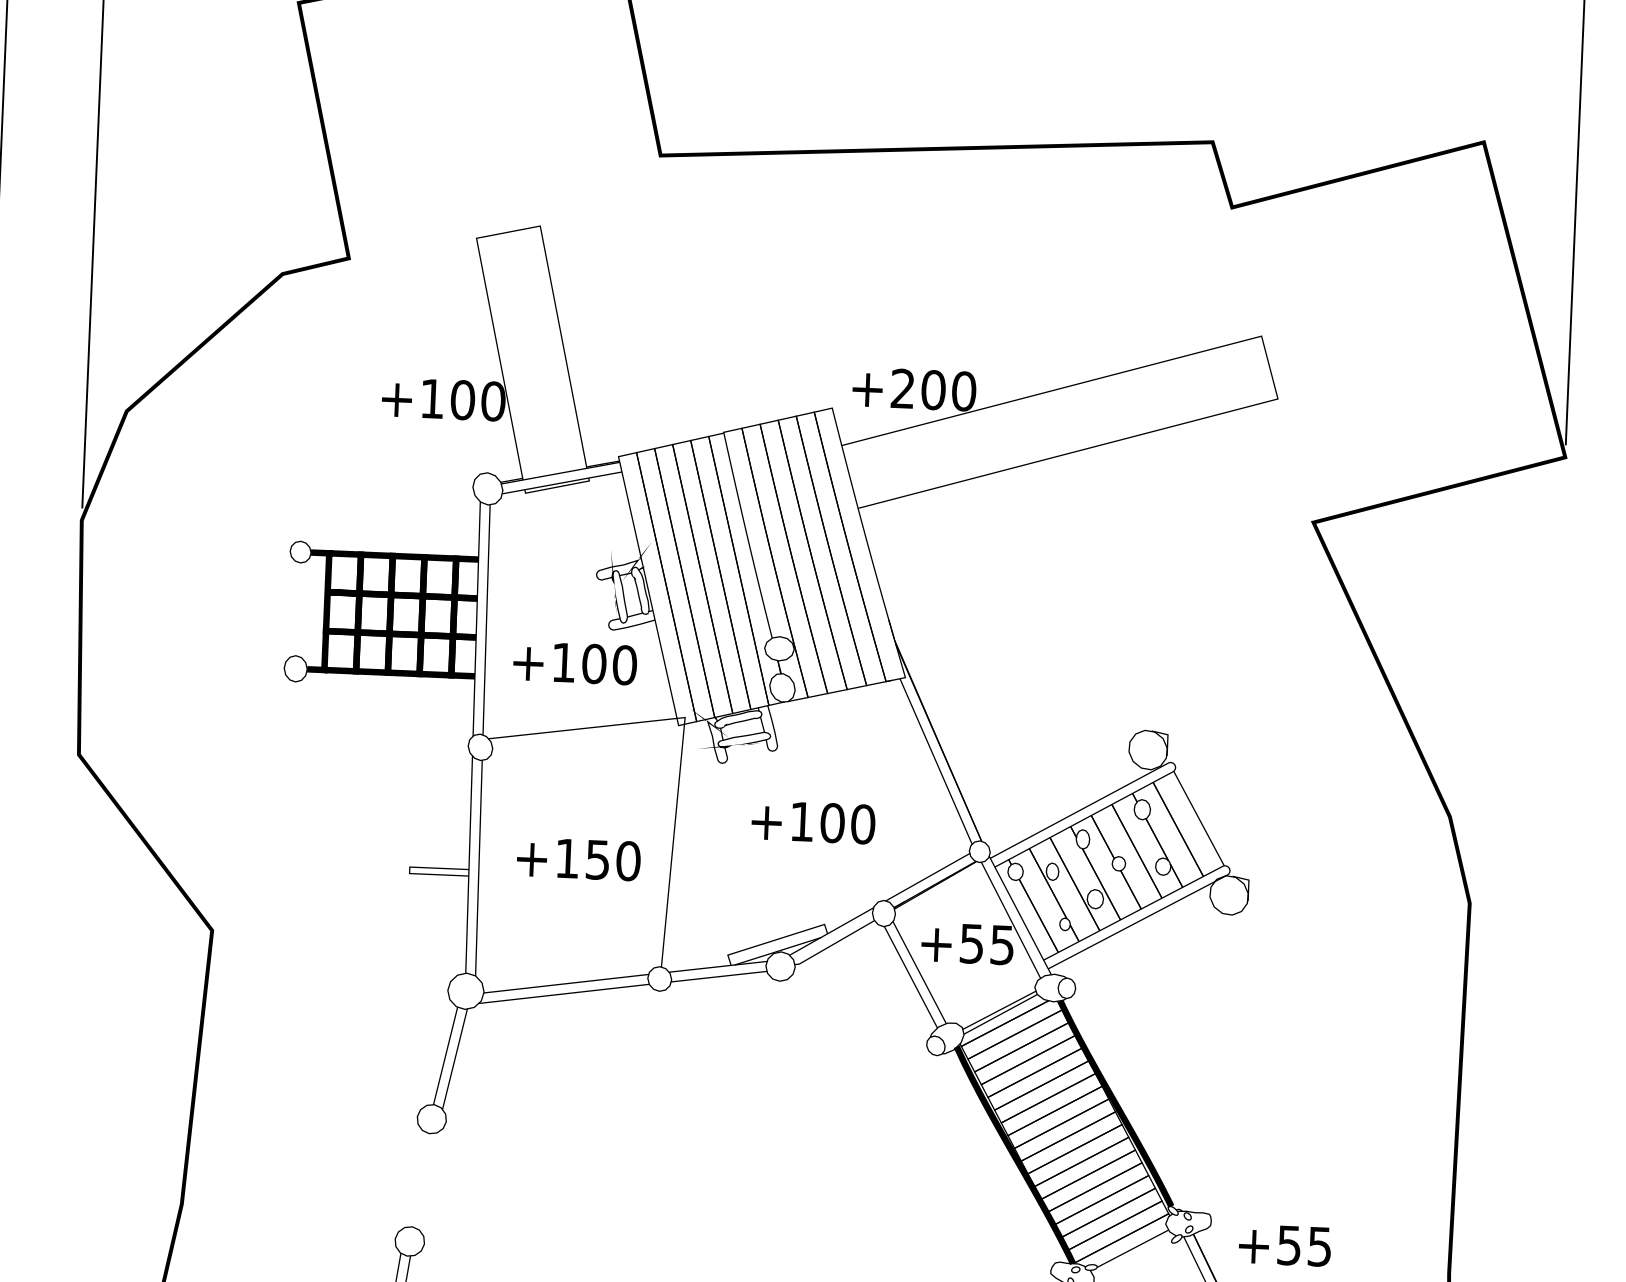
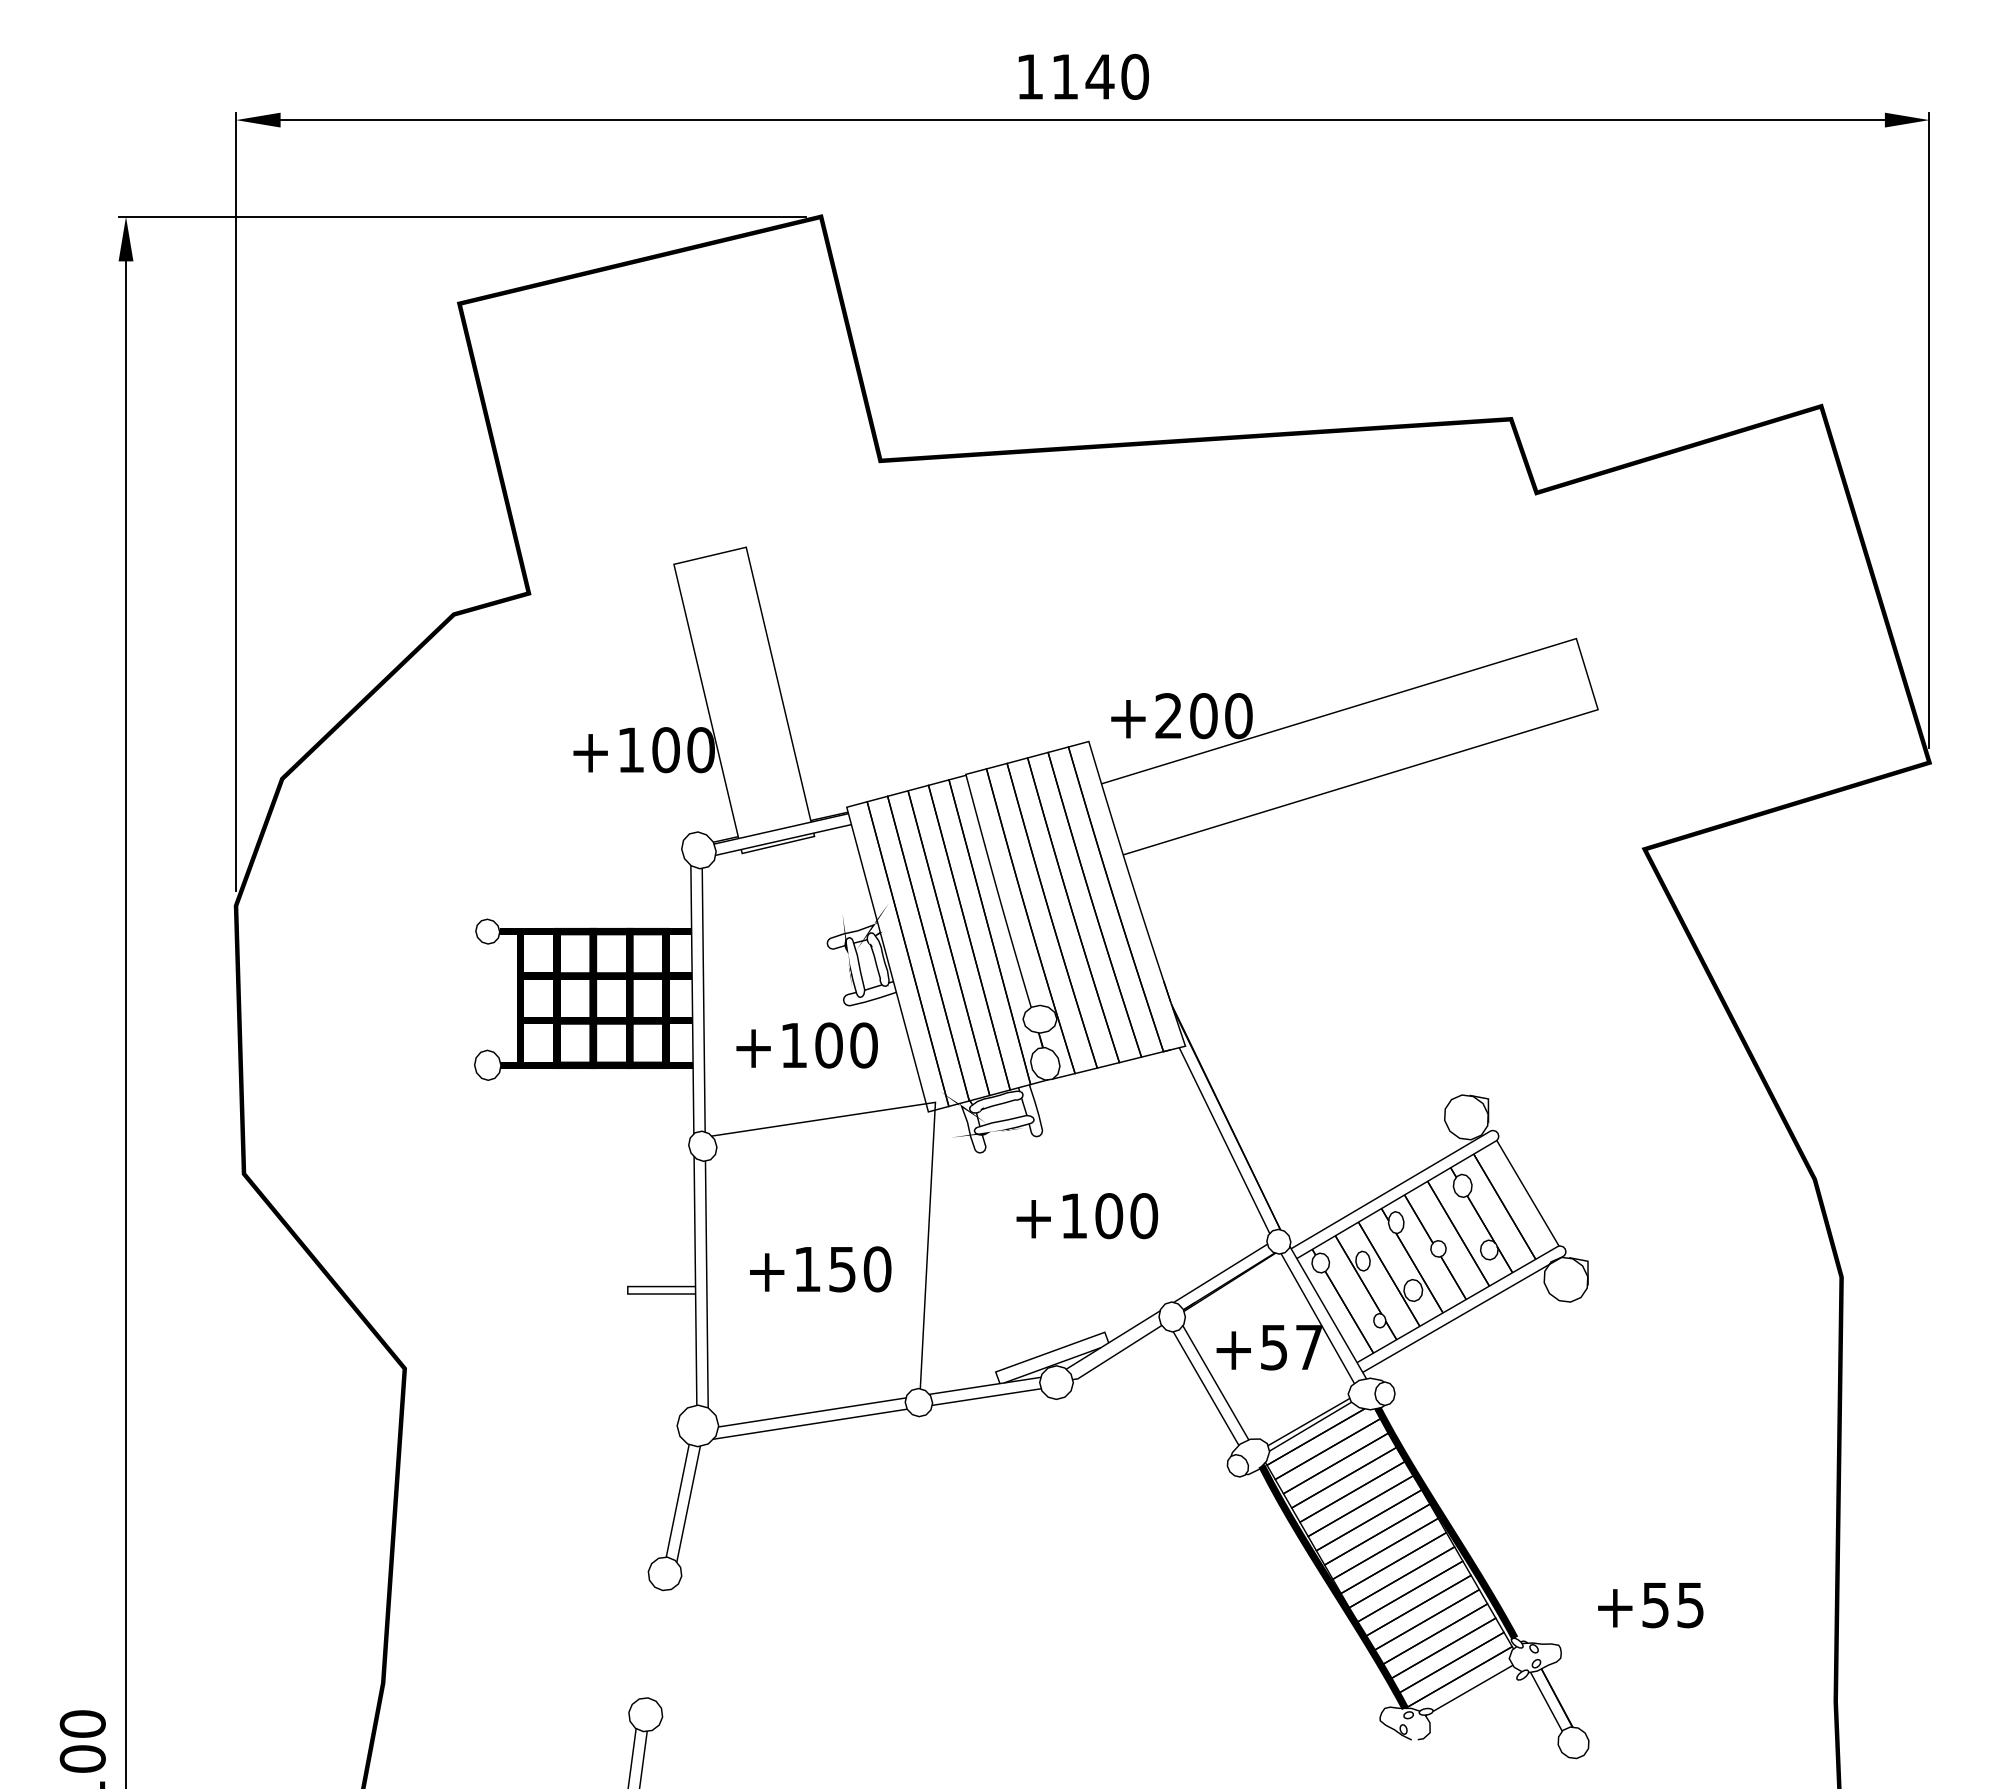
text: (1001, 945) -> (1308, 1347), +55 -> +57
text: (1284, 1245) -> (1650, 1605), moved

